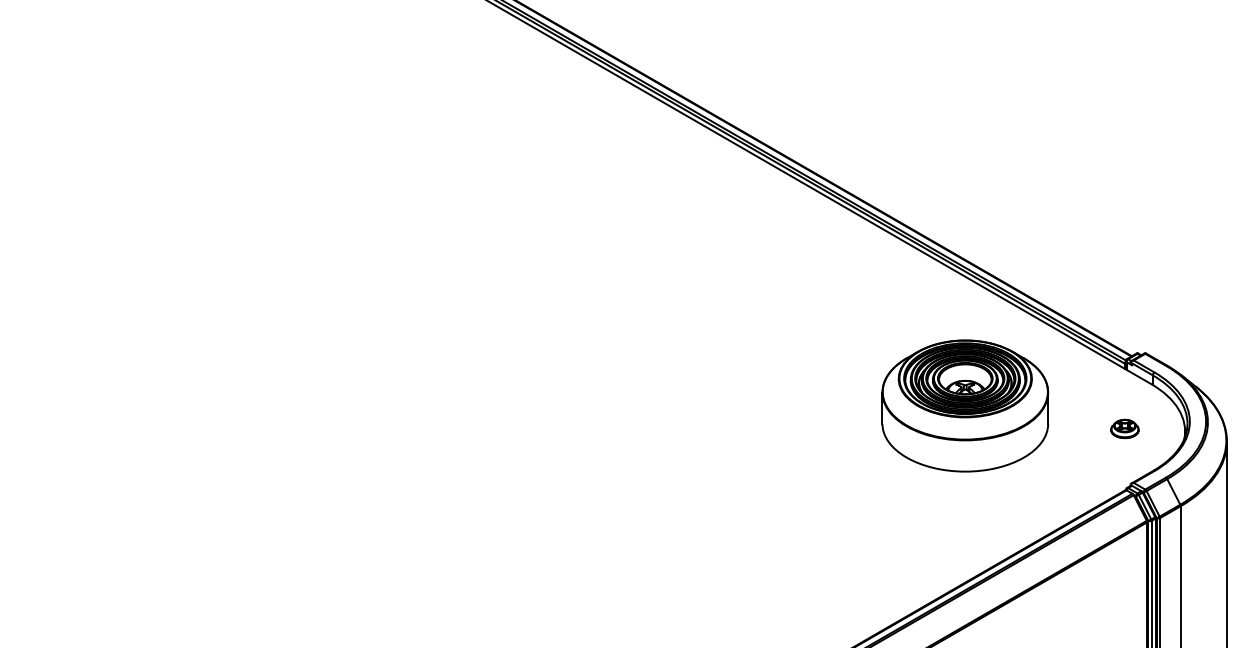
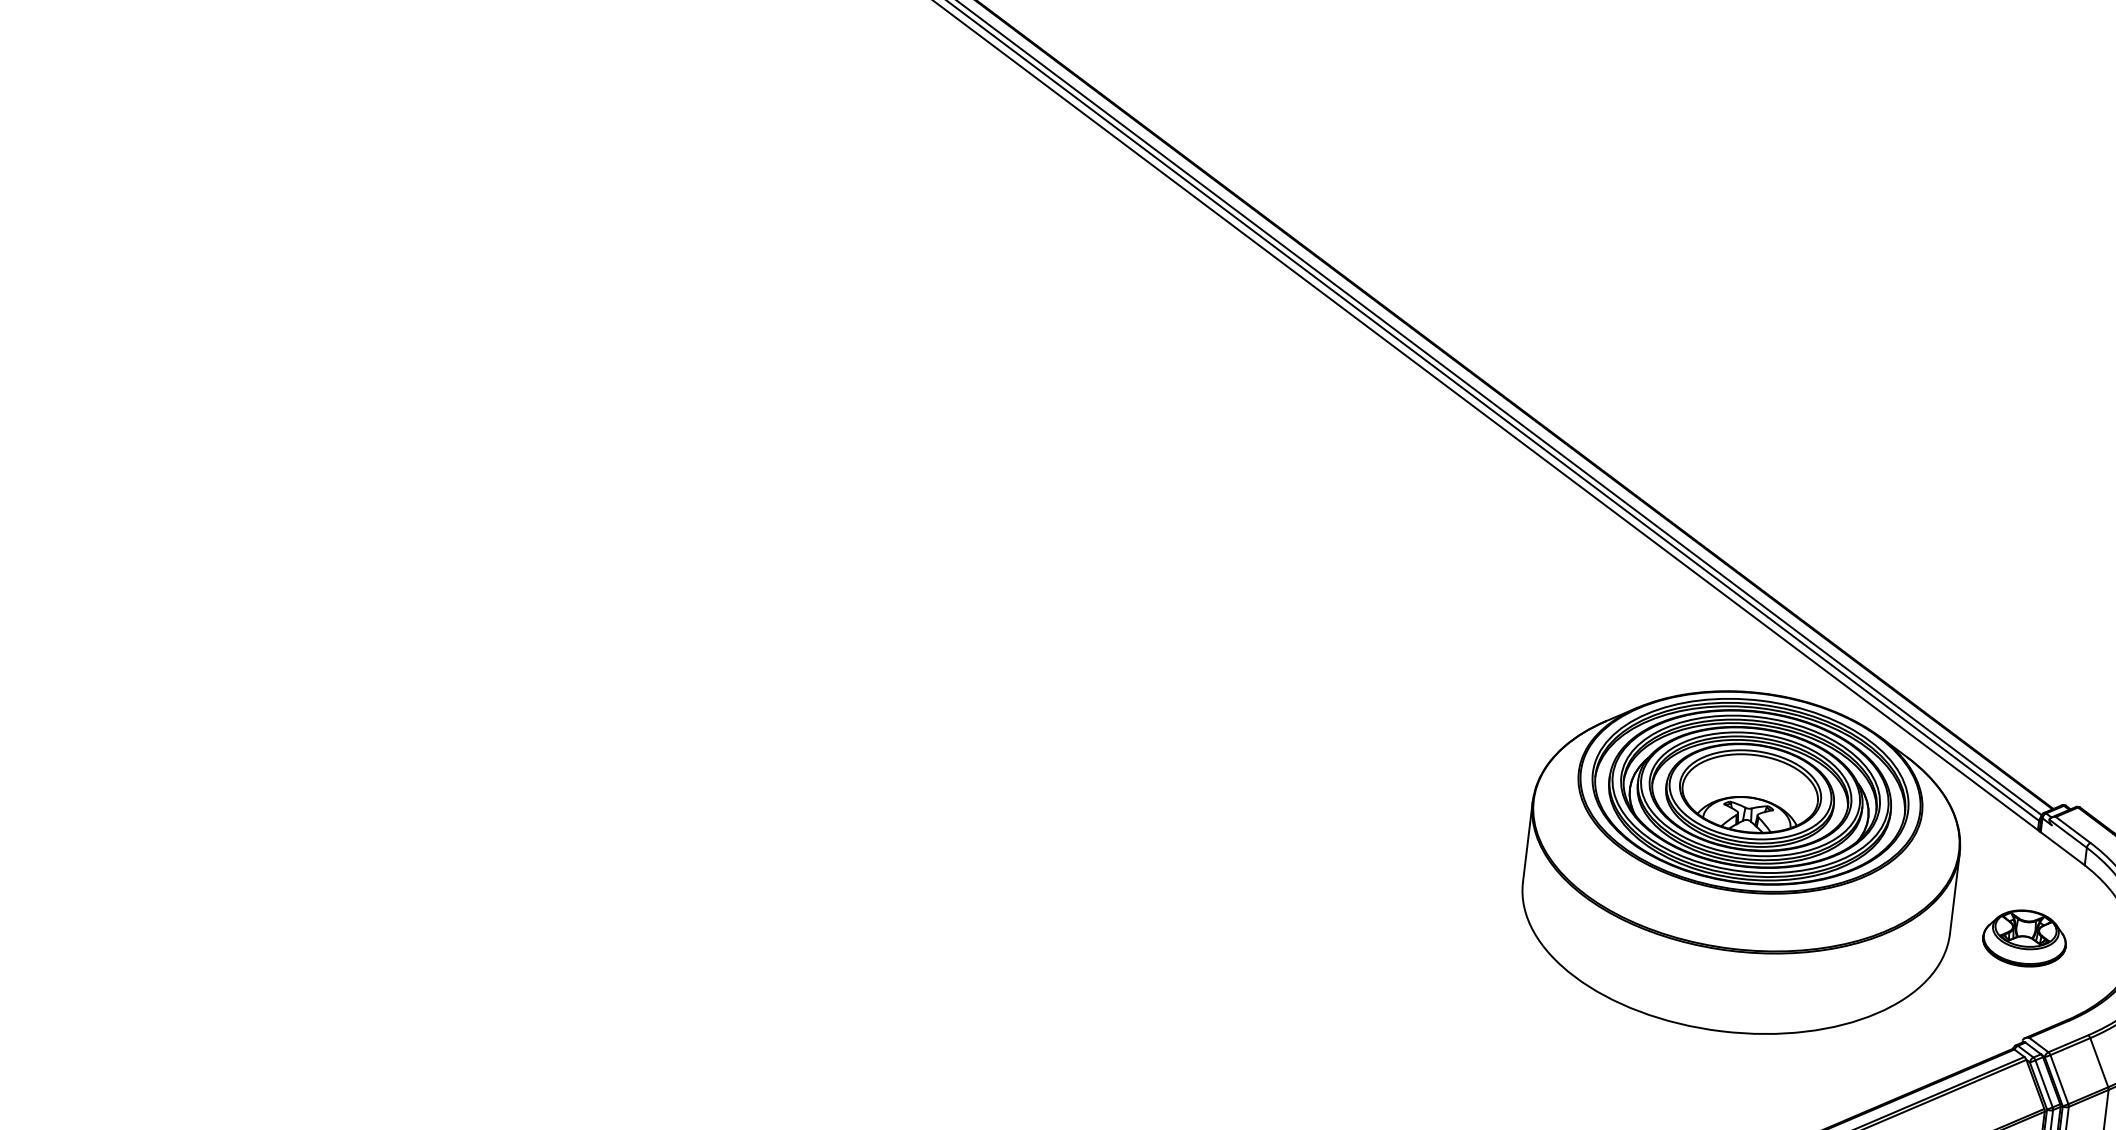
part: (965, 405) -> (1742, 861), size x1.43
part: (1124, 428) -> (2024, 937), size x1.67

